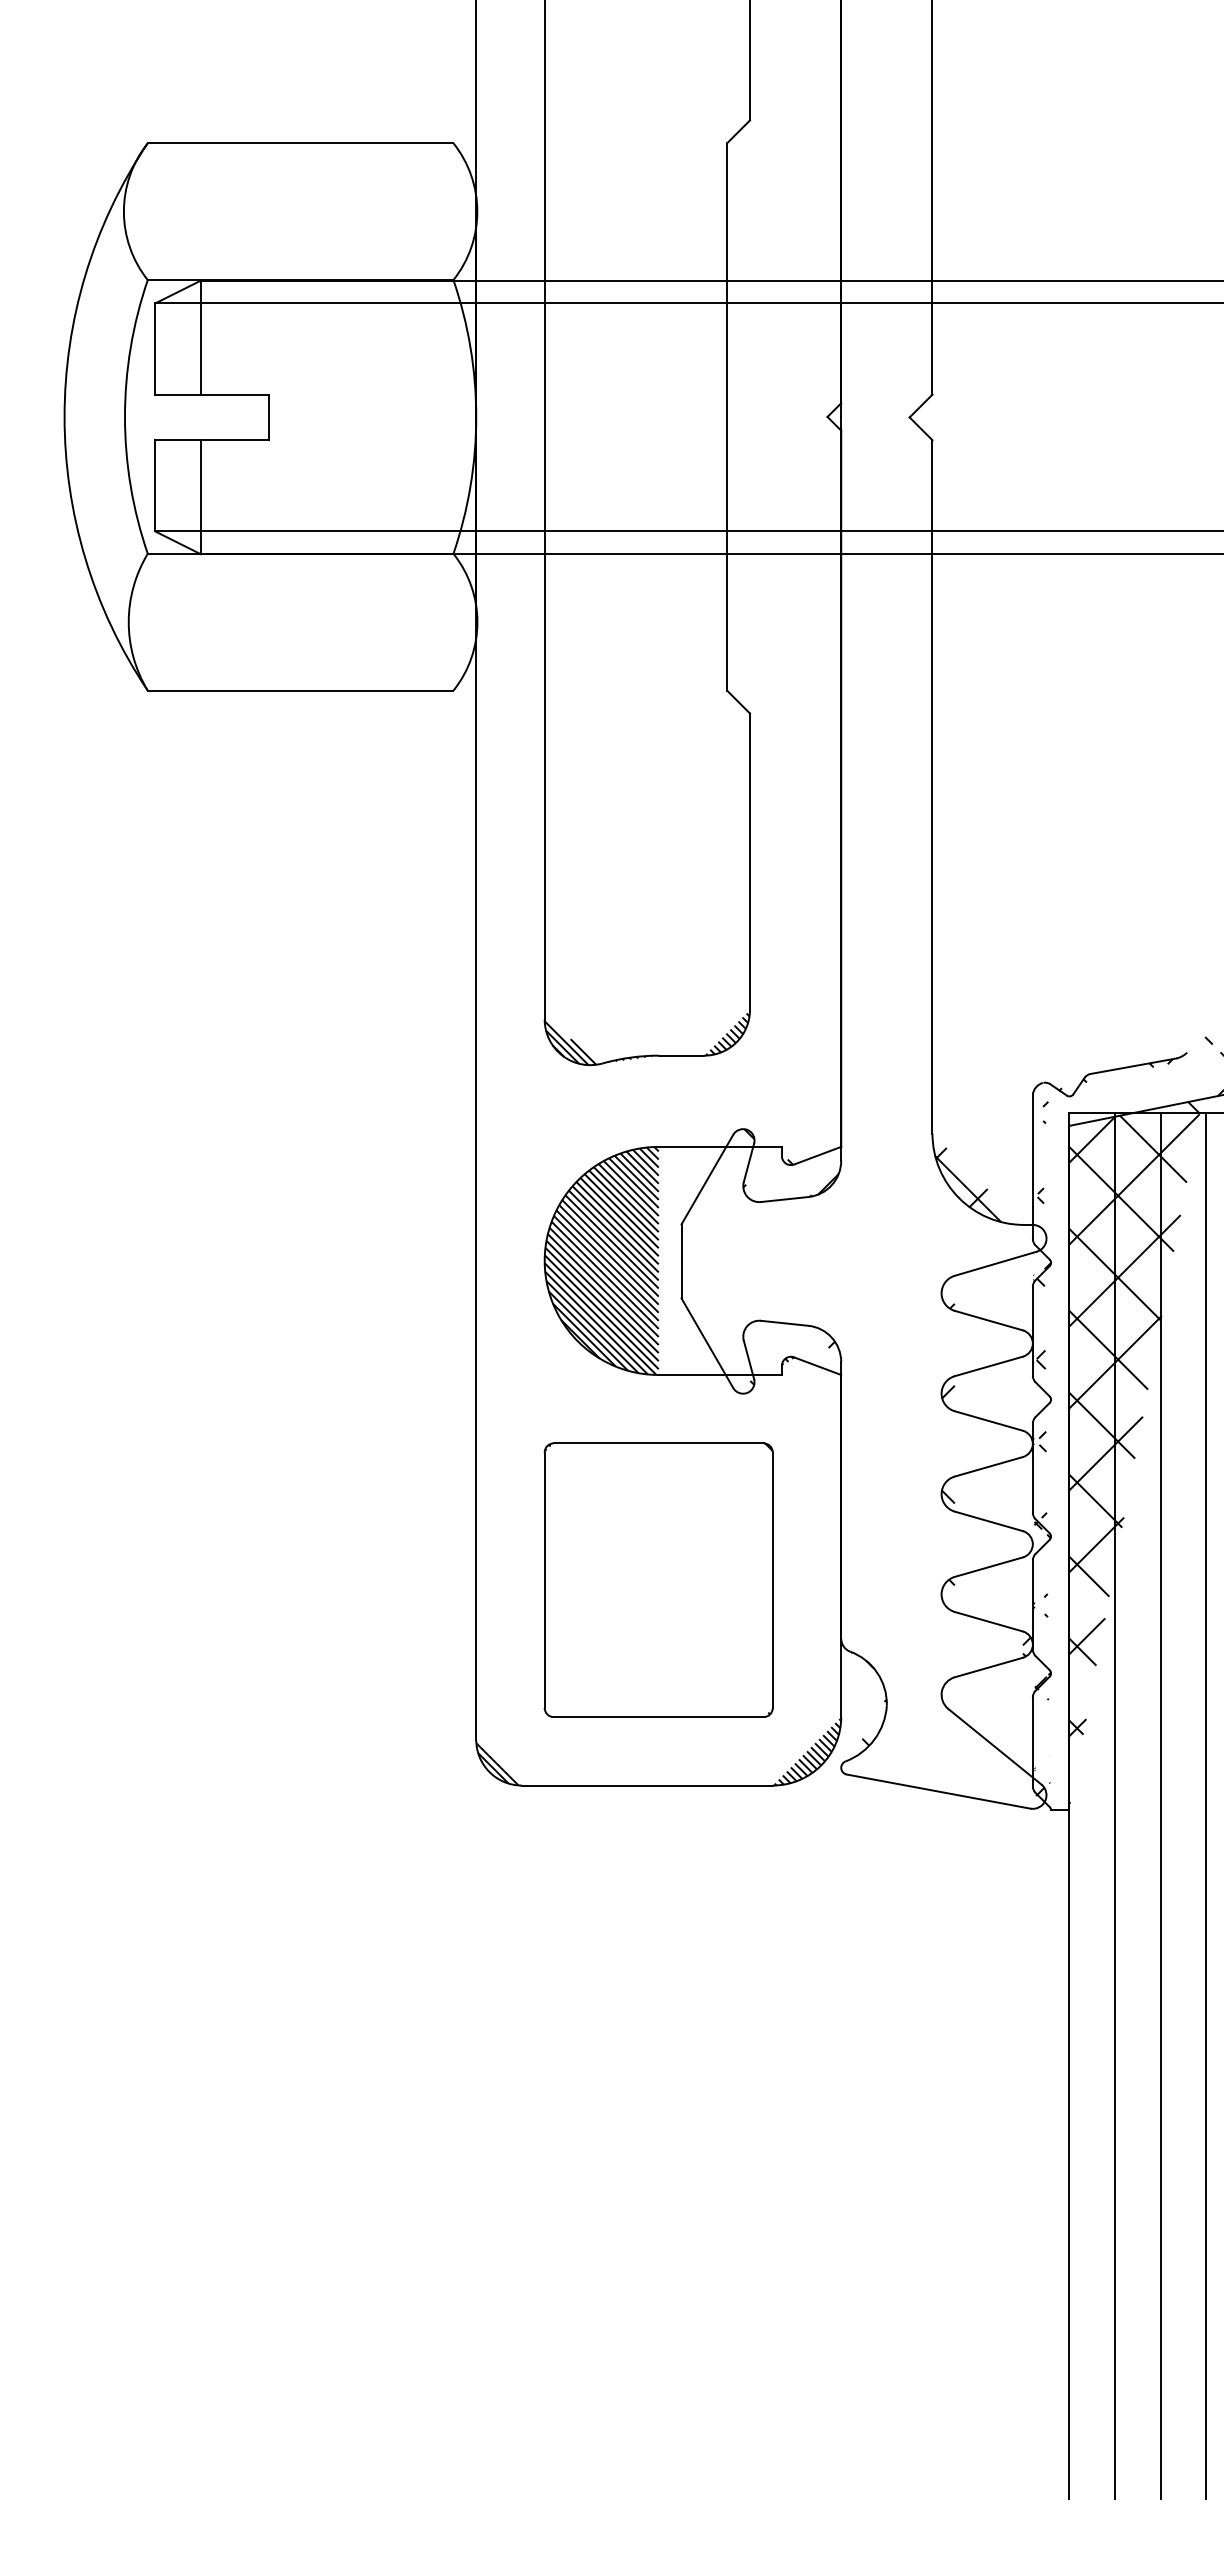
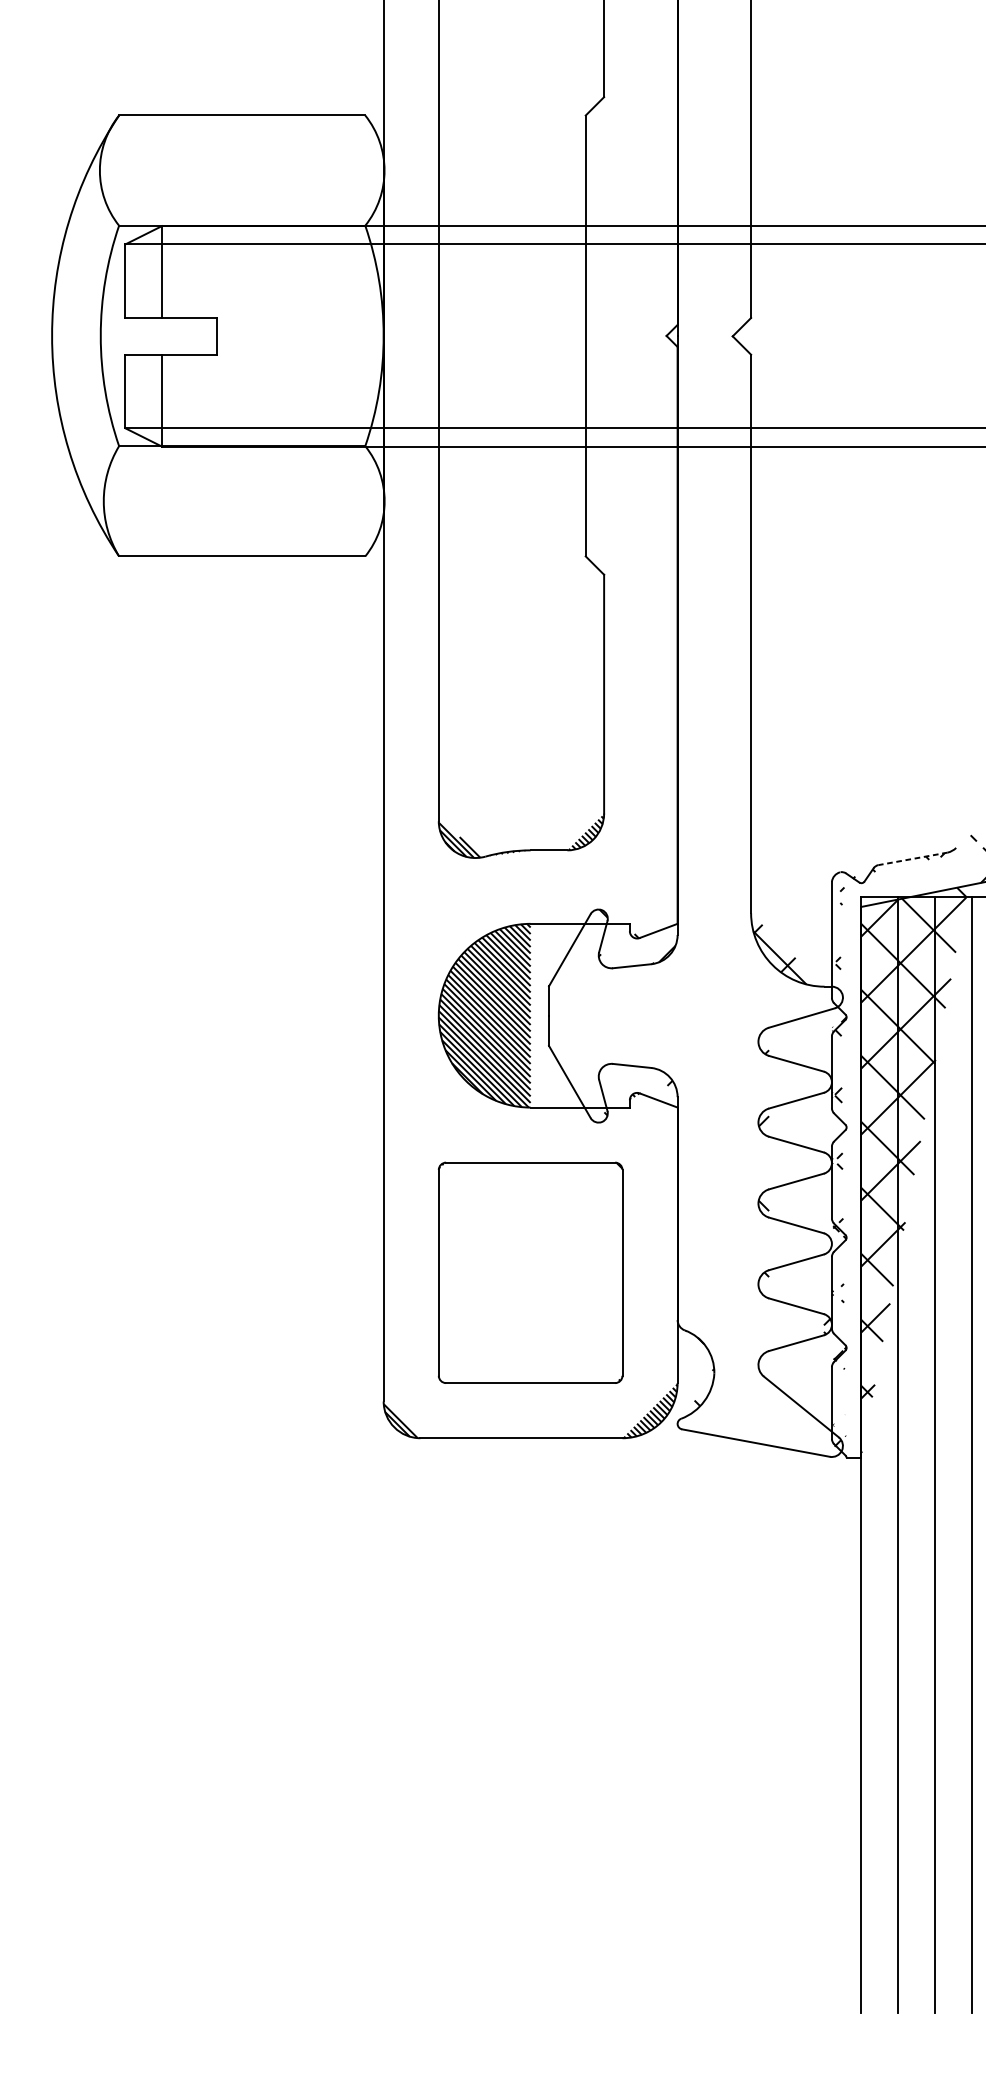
line: (1133, 1066) -> (913, 859), solid -> dashed

